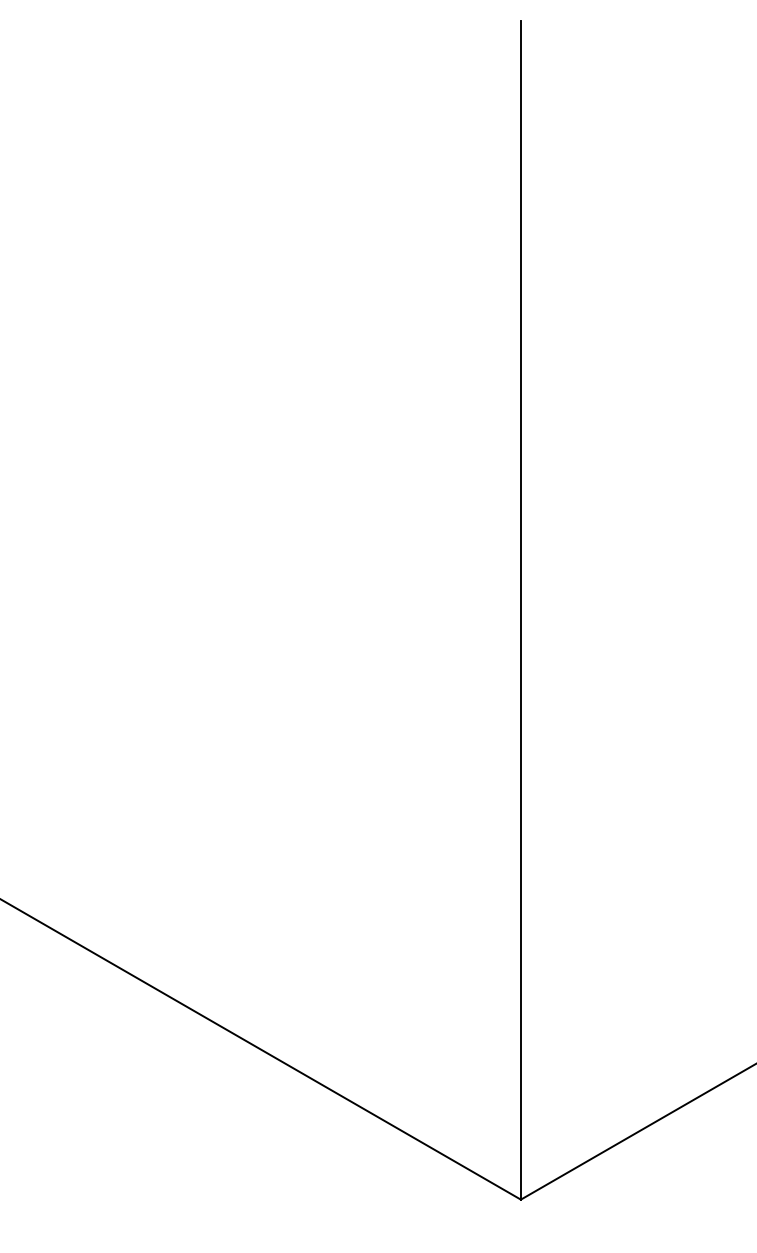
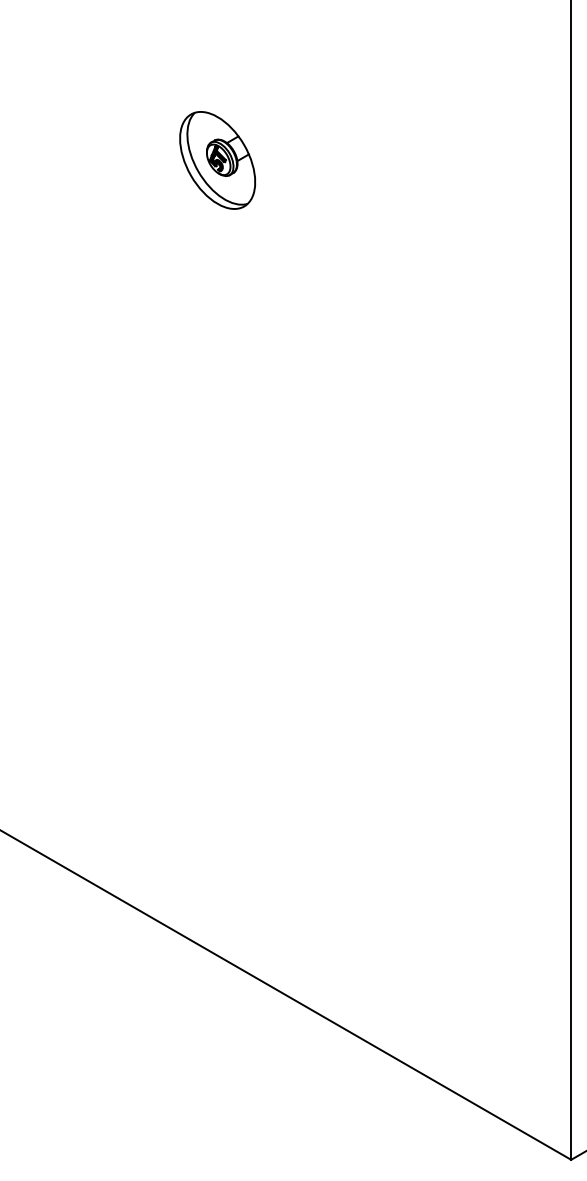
part: (166, 199) -> (217, 160), added

